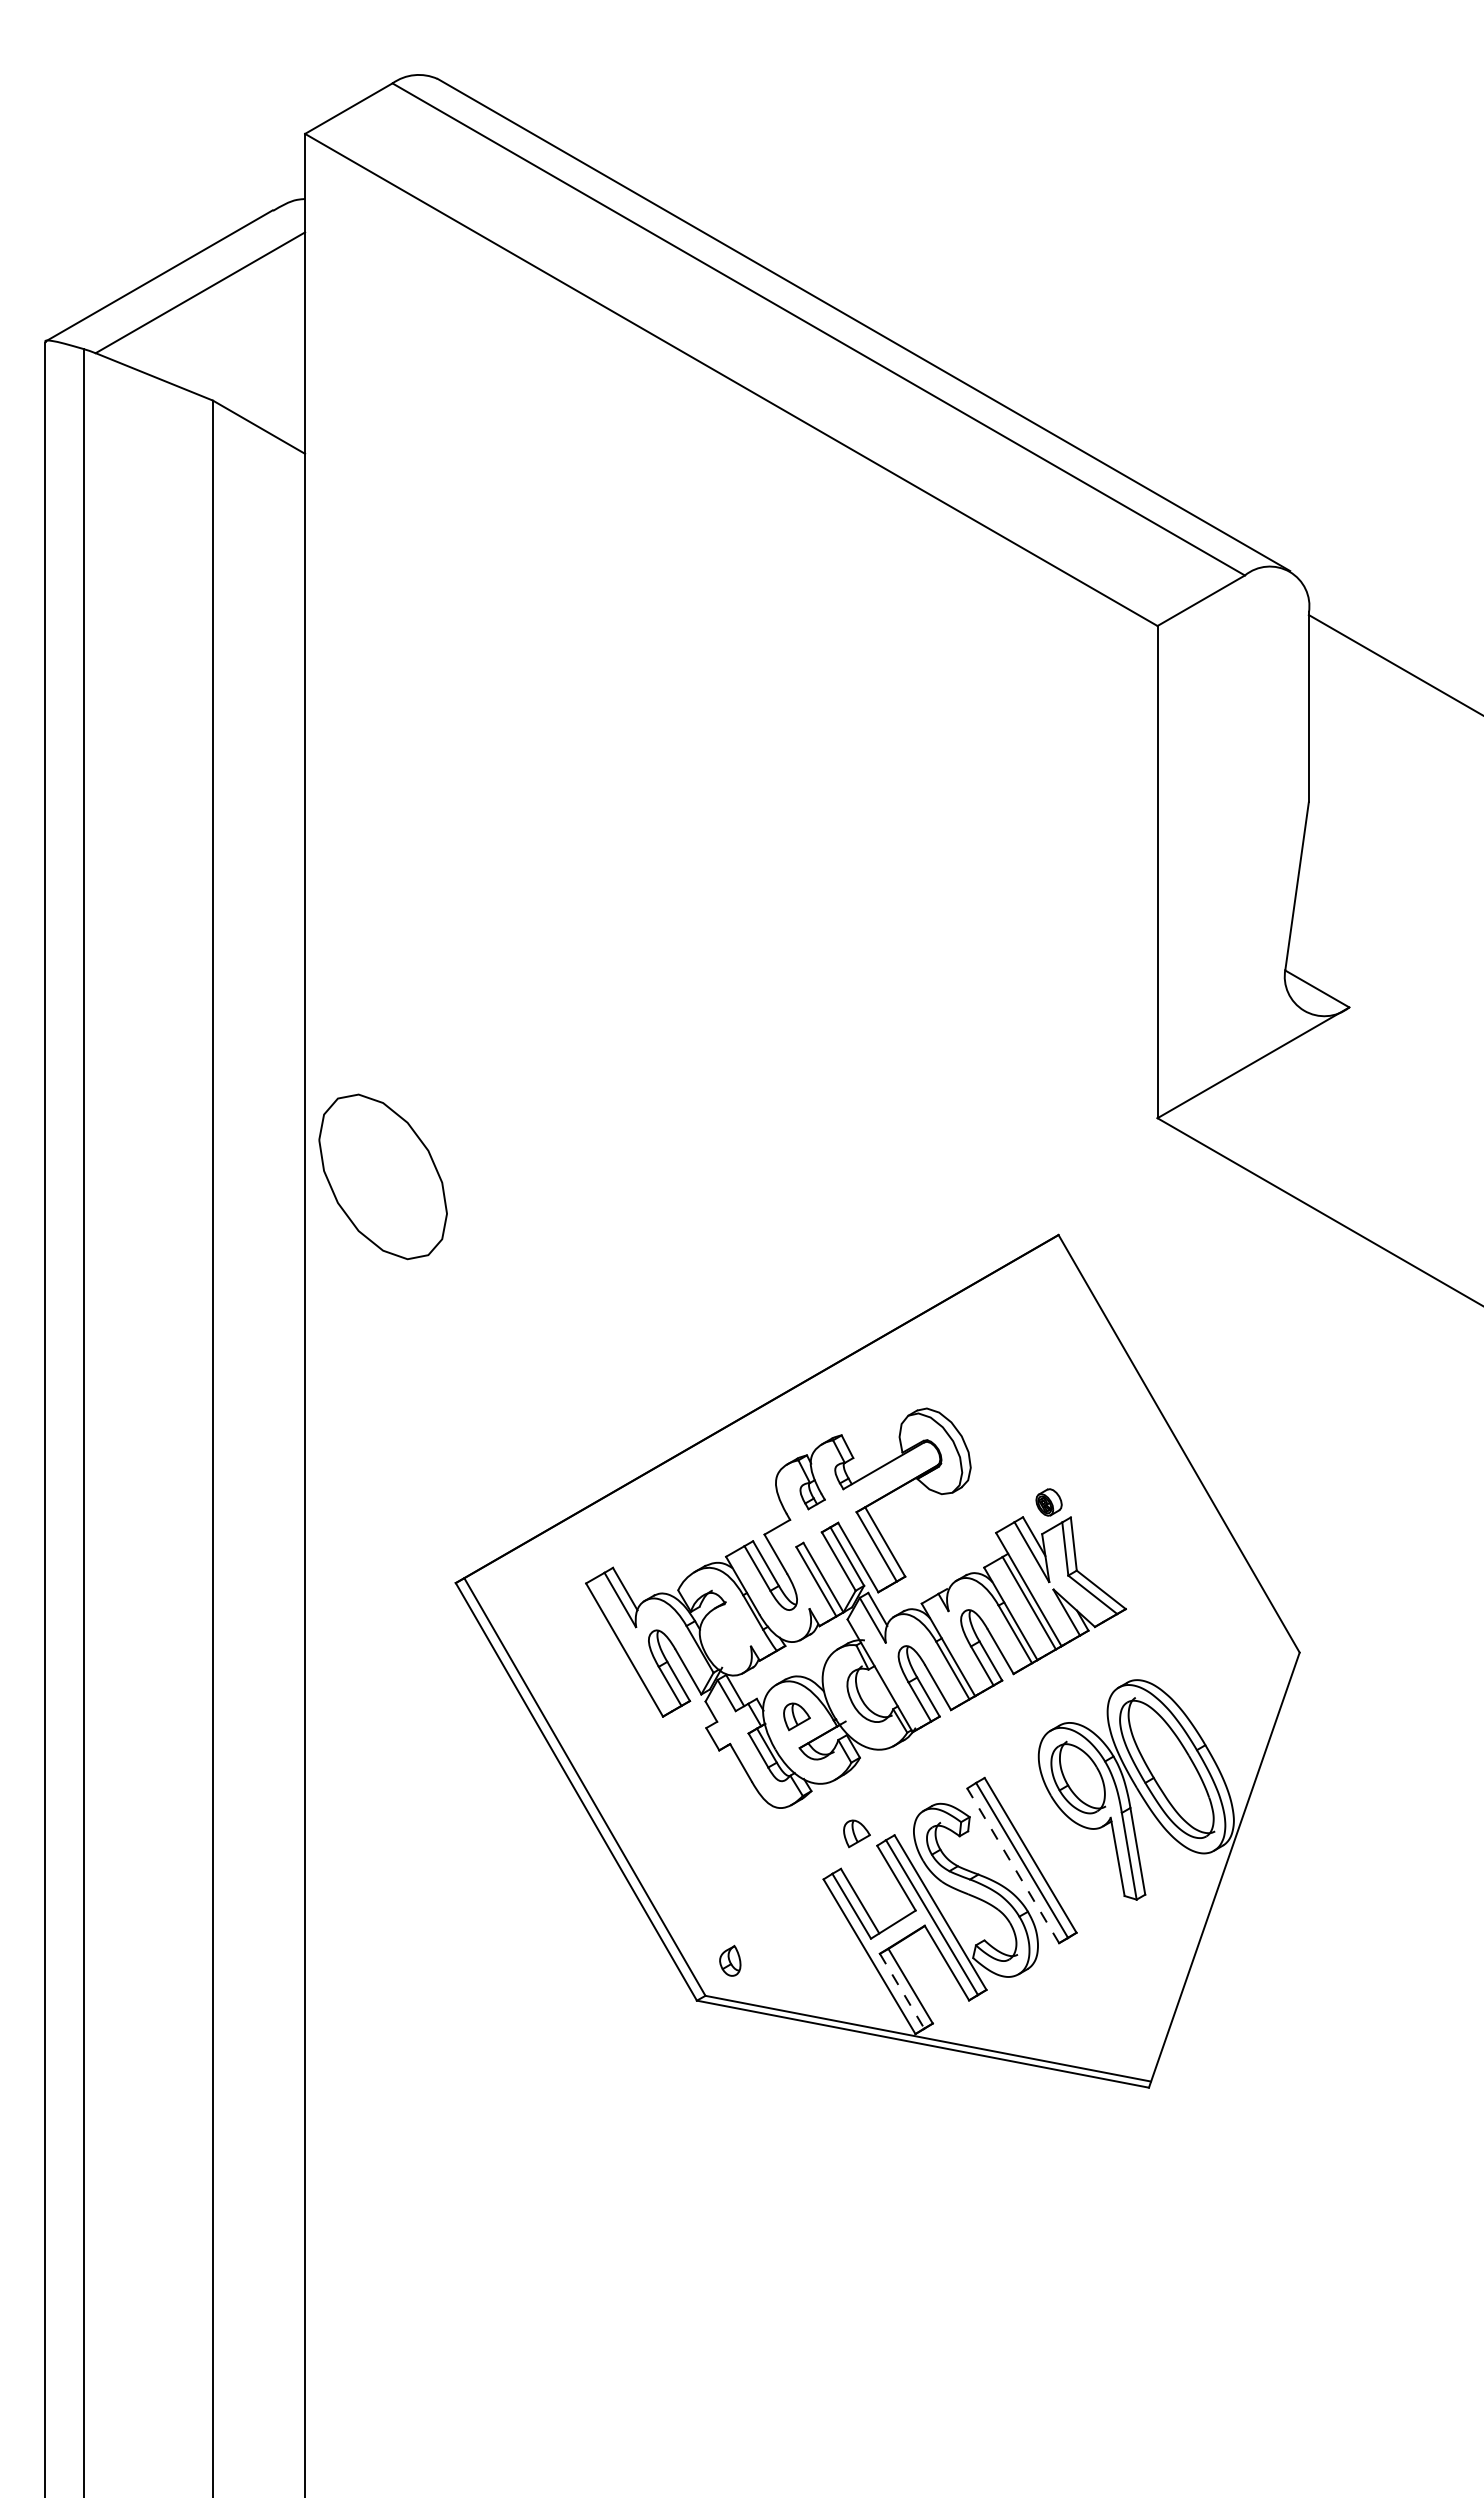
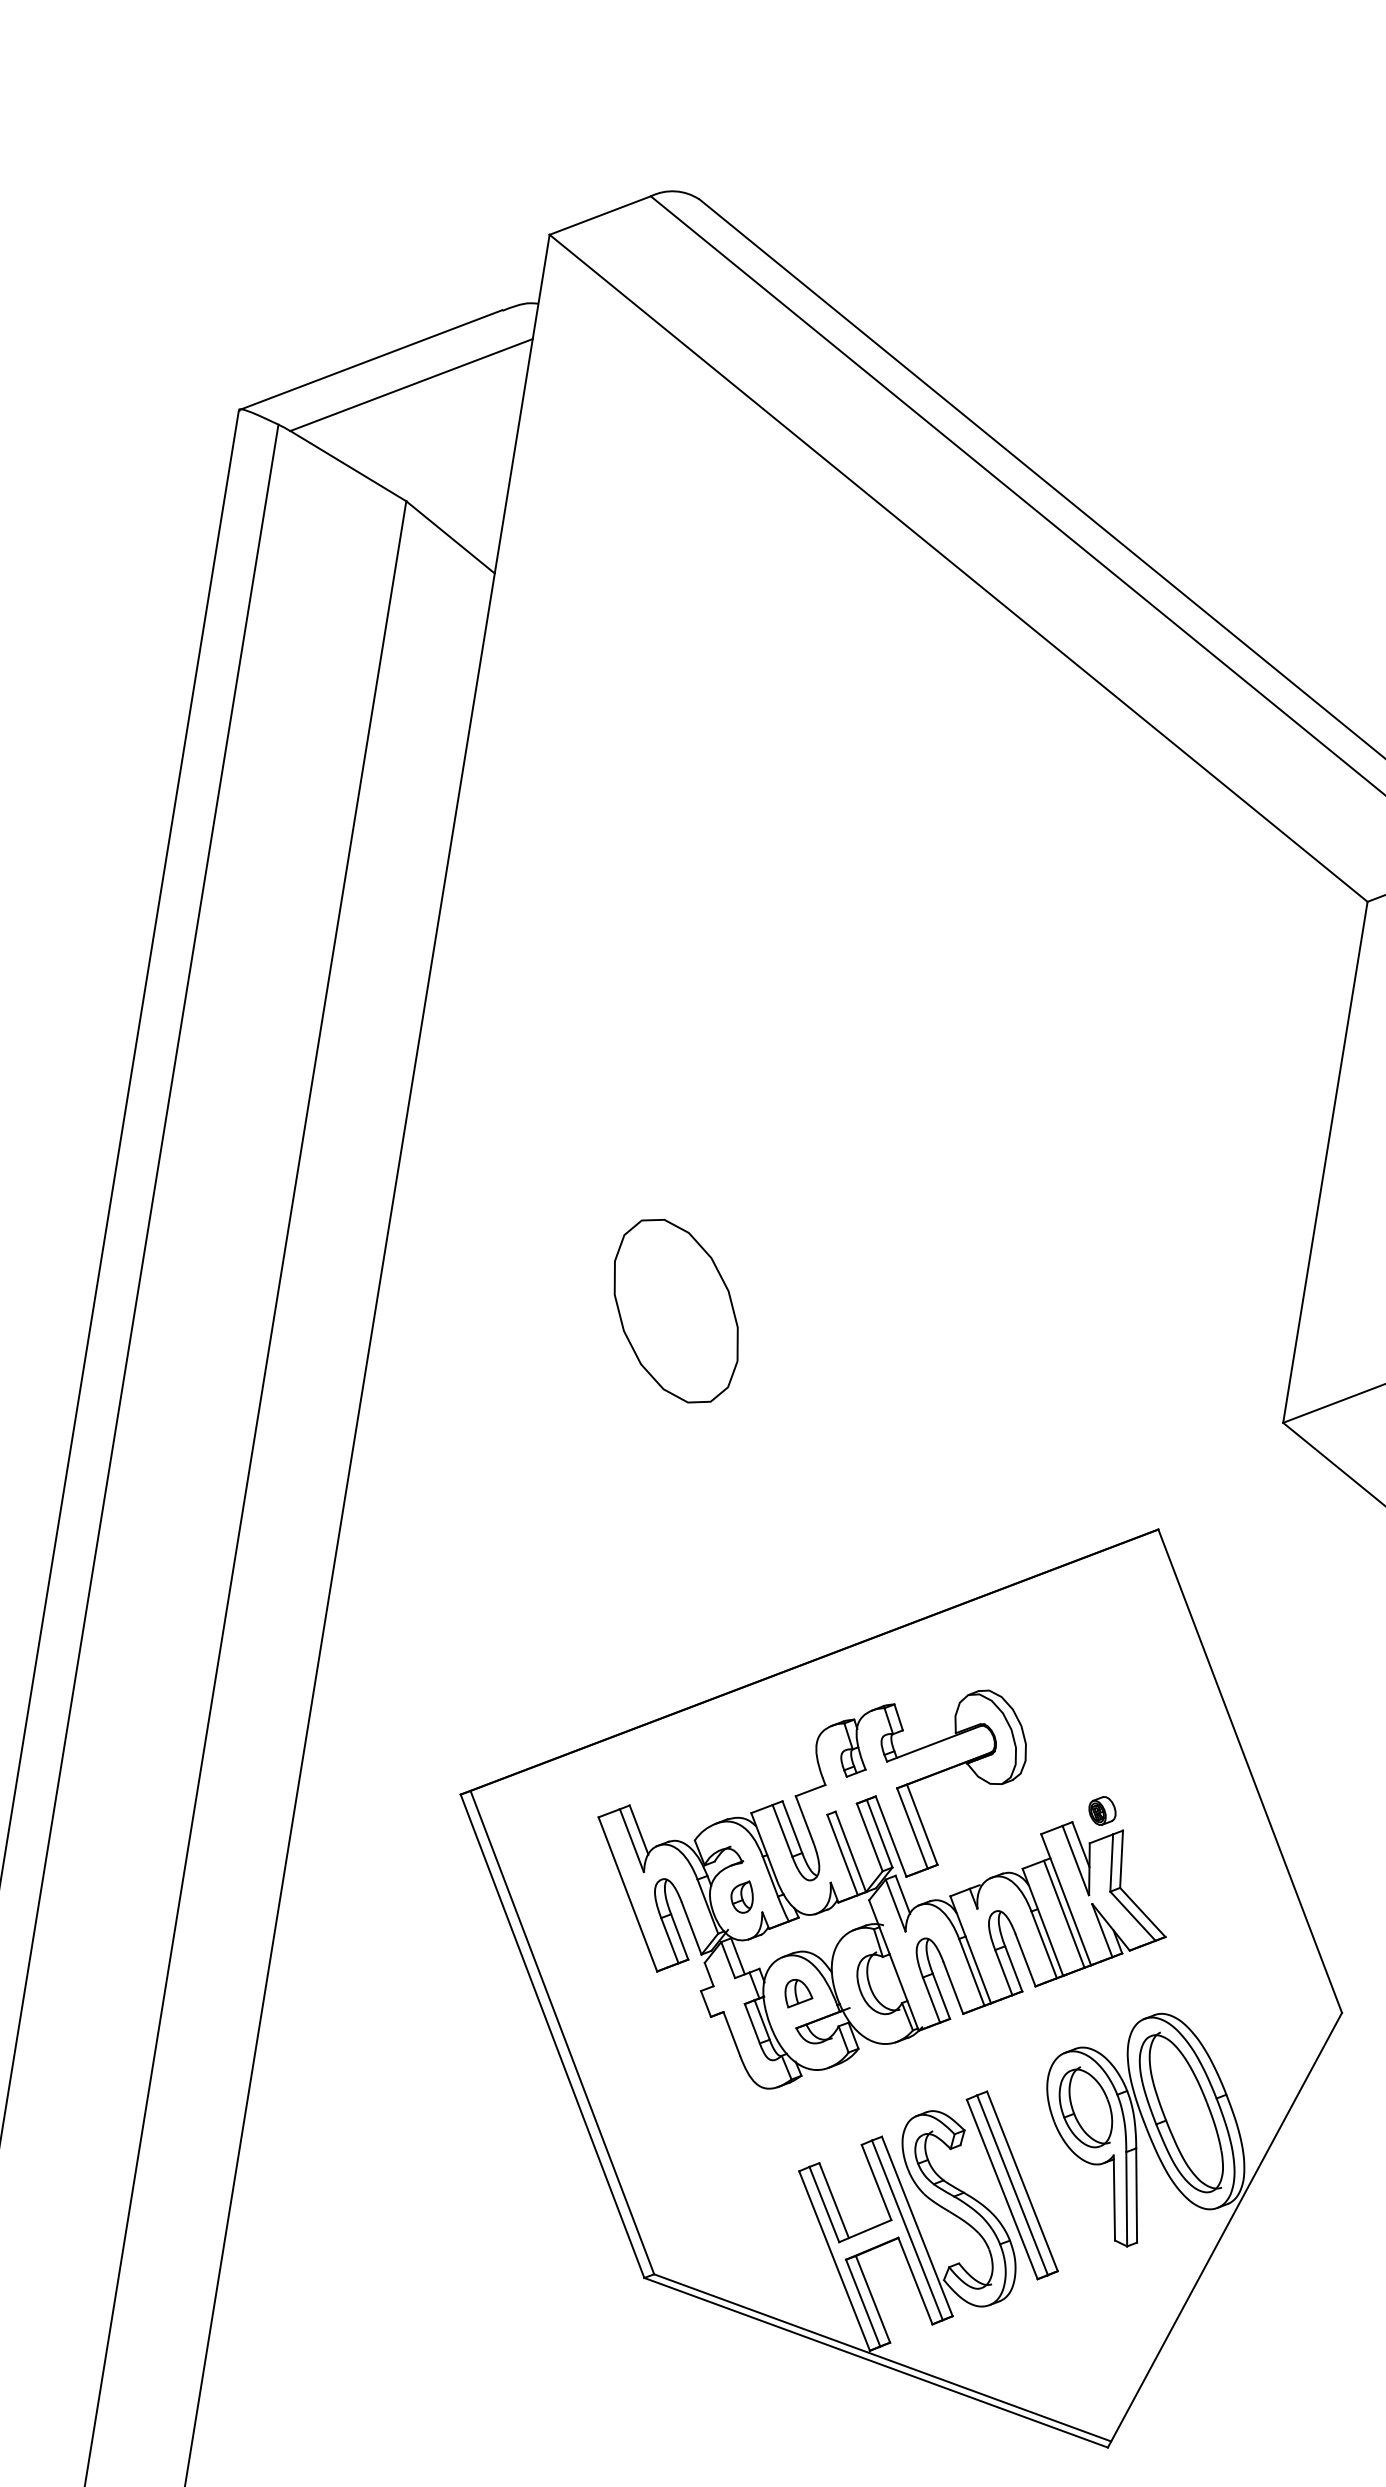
part: (382, 1176) -> (675, 1310), moved
part: (856, 1833) -> (841, 2128), removed
line: (1013, 1865) -> (1002, 2189), dashed -> solid
part: (730, 1960) -> (742, 1896), moved
line: (902, 1991) -> (863, 2303), dashed -> solid

